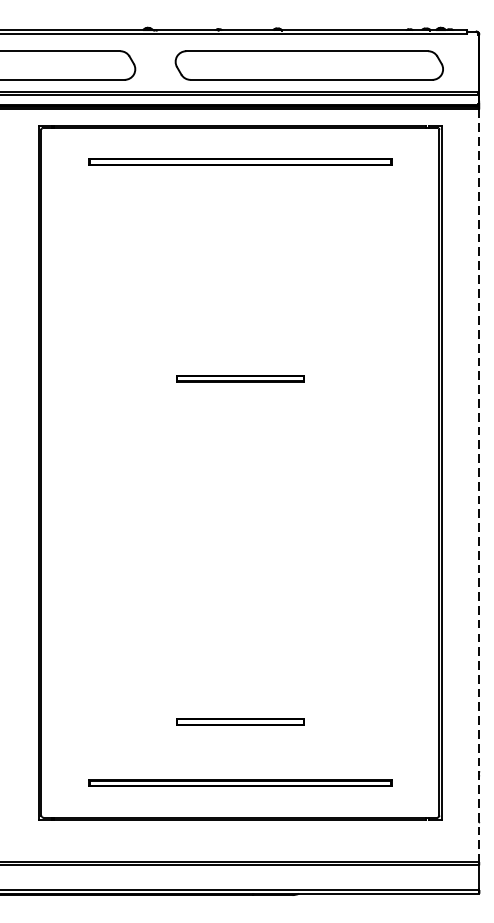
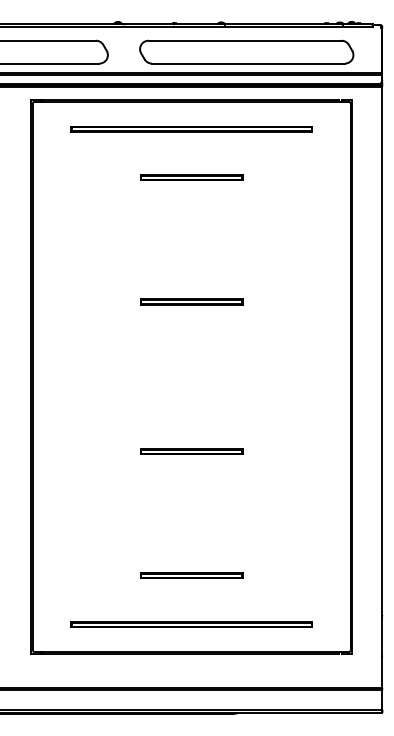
part: (240, 222) -> (191, 177), added
line: (479, 485) -> (382, 387), dashed -> solid
part: (240, 566) -> (191, 451), added

